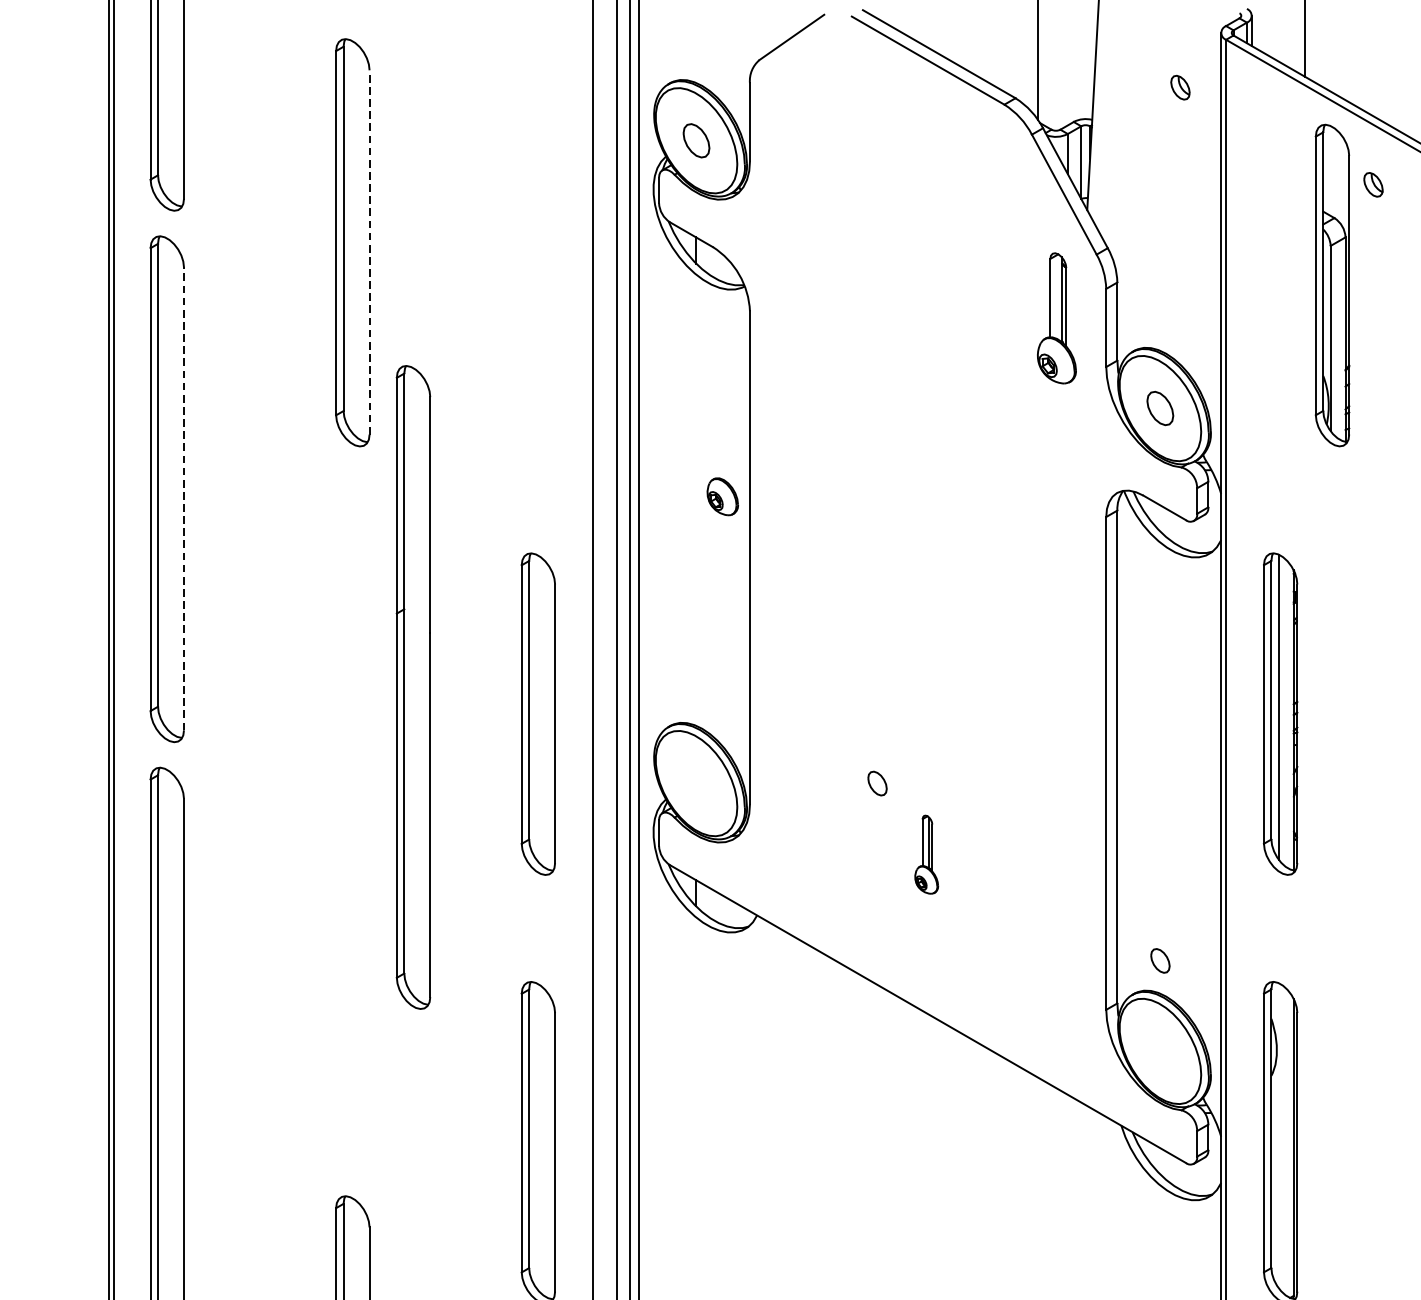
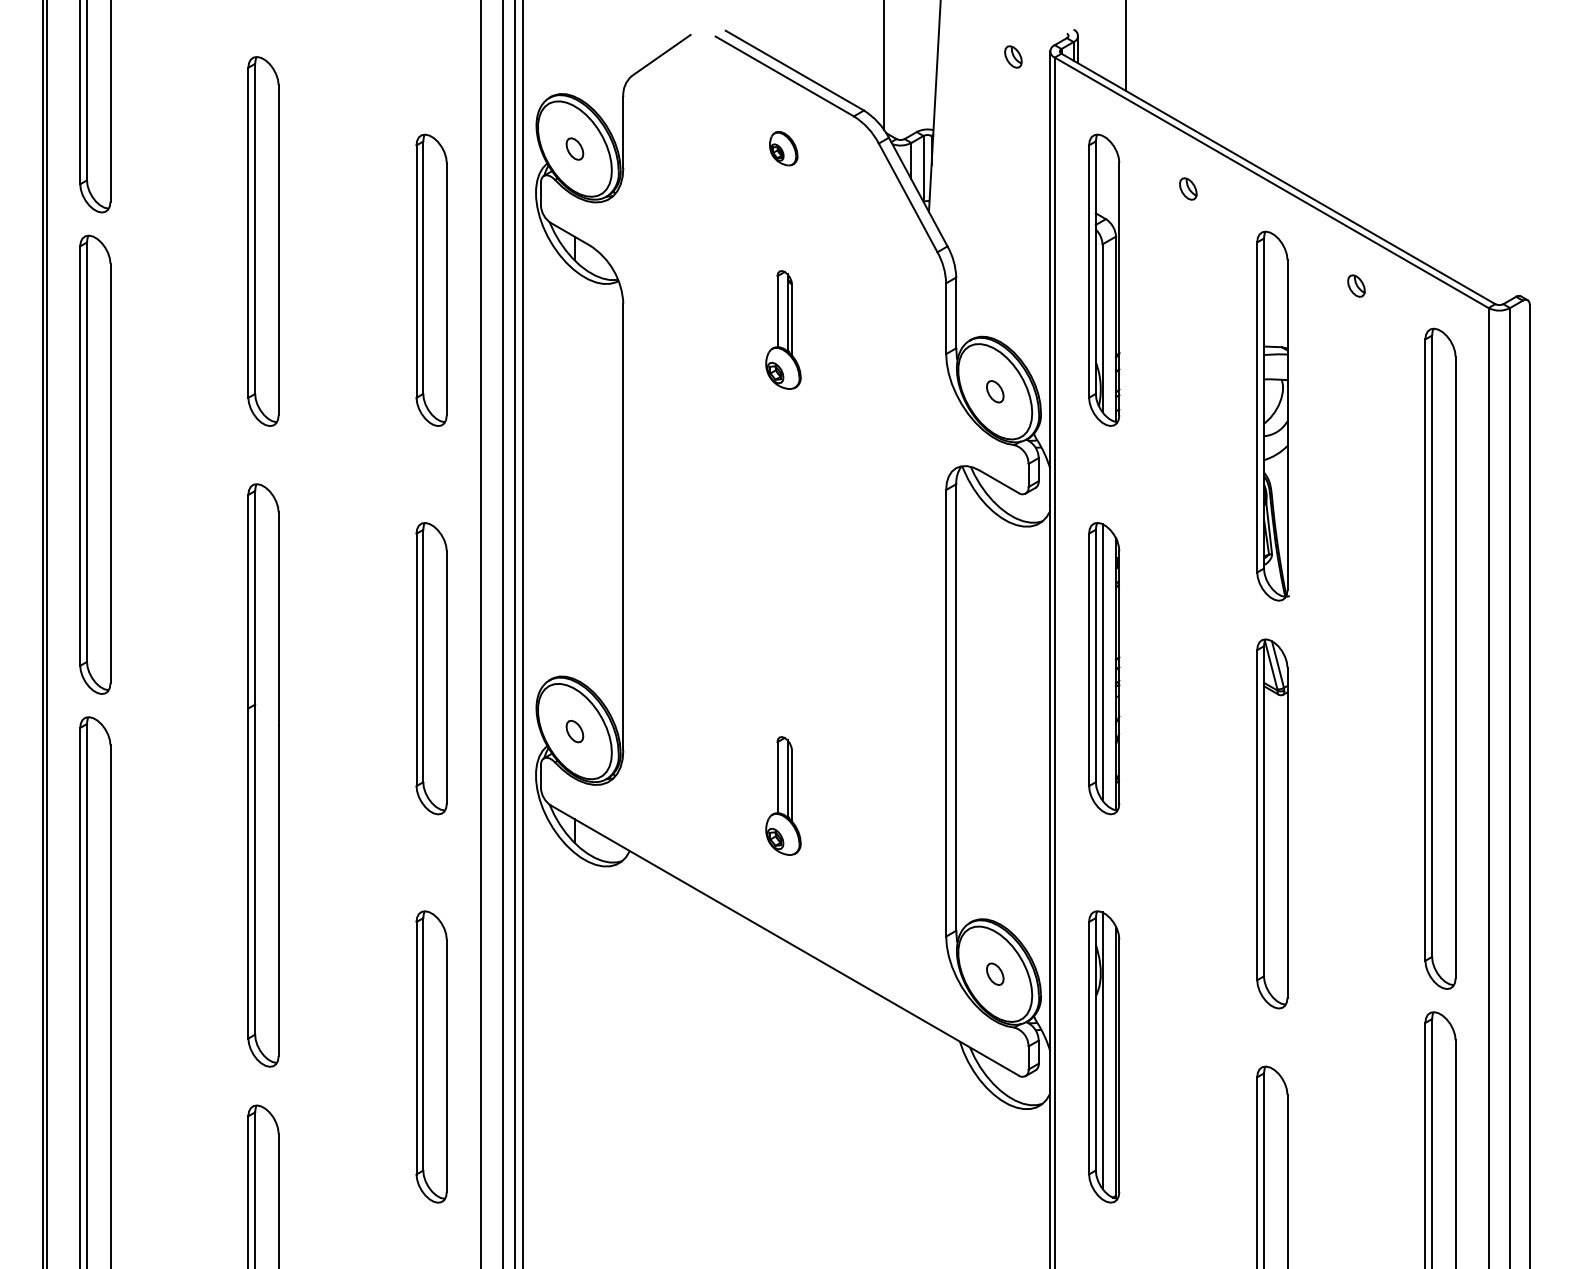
part: (1180, 87) -> (1013, 56), moved
part: (696, 140) -> (574, 148), size x0.71
line: (369, 251) -> (278, 249), dashed -> solid
part: (538, 284) -> (431, 279), added
part: (1332, 284) -> (1104, 279), moved
part: (1056, 317) -> (783, 329), moved
part: (1160, 408) -> (995, 391), size x0.71
part: (722, 496) -> (783, 148), moved
line: (183, 498) -> (110, 473), dashed -> solid
part: (413, 687) -> (263, 775), moved
part: (877, 783) -> (574, 731), moved
part: (926, 854) -> (783, 795), size x1.67
part: (1160, 960) -> (995, 973), moved
line: (1278, 1135) -> (1102, 1050), added

